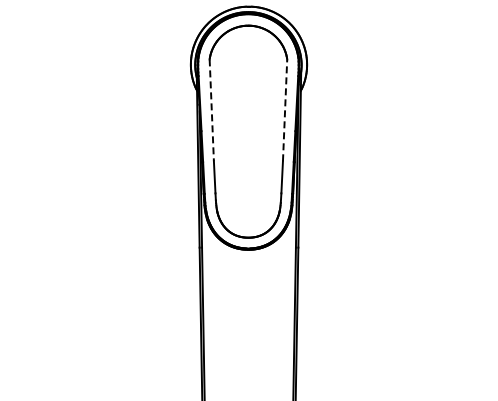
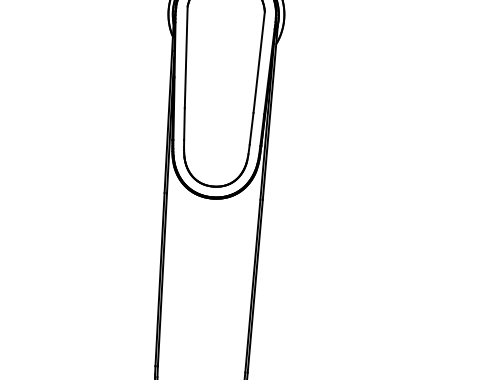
line: (211, 110) -> (185, 57), dashed -> solid
line: (285, 110) -> (259, 62), dashed -> solid

